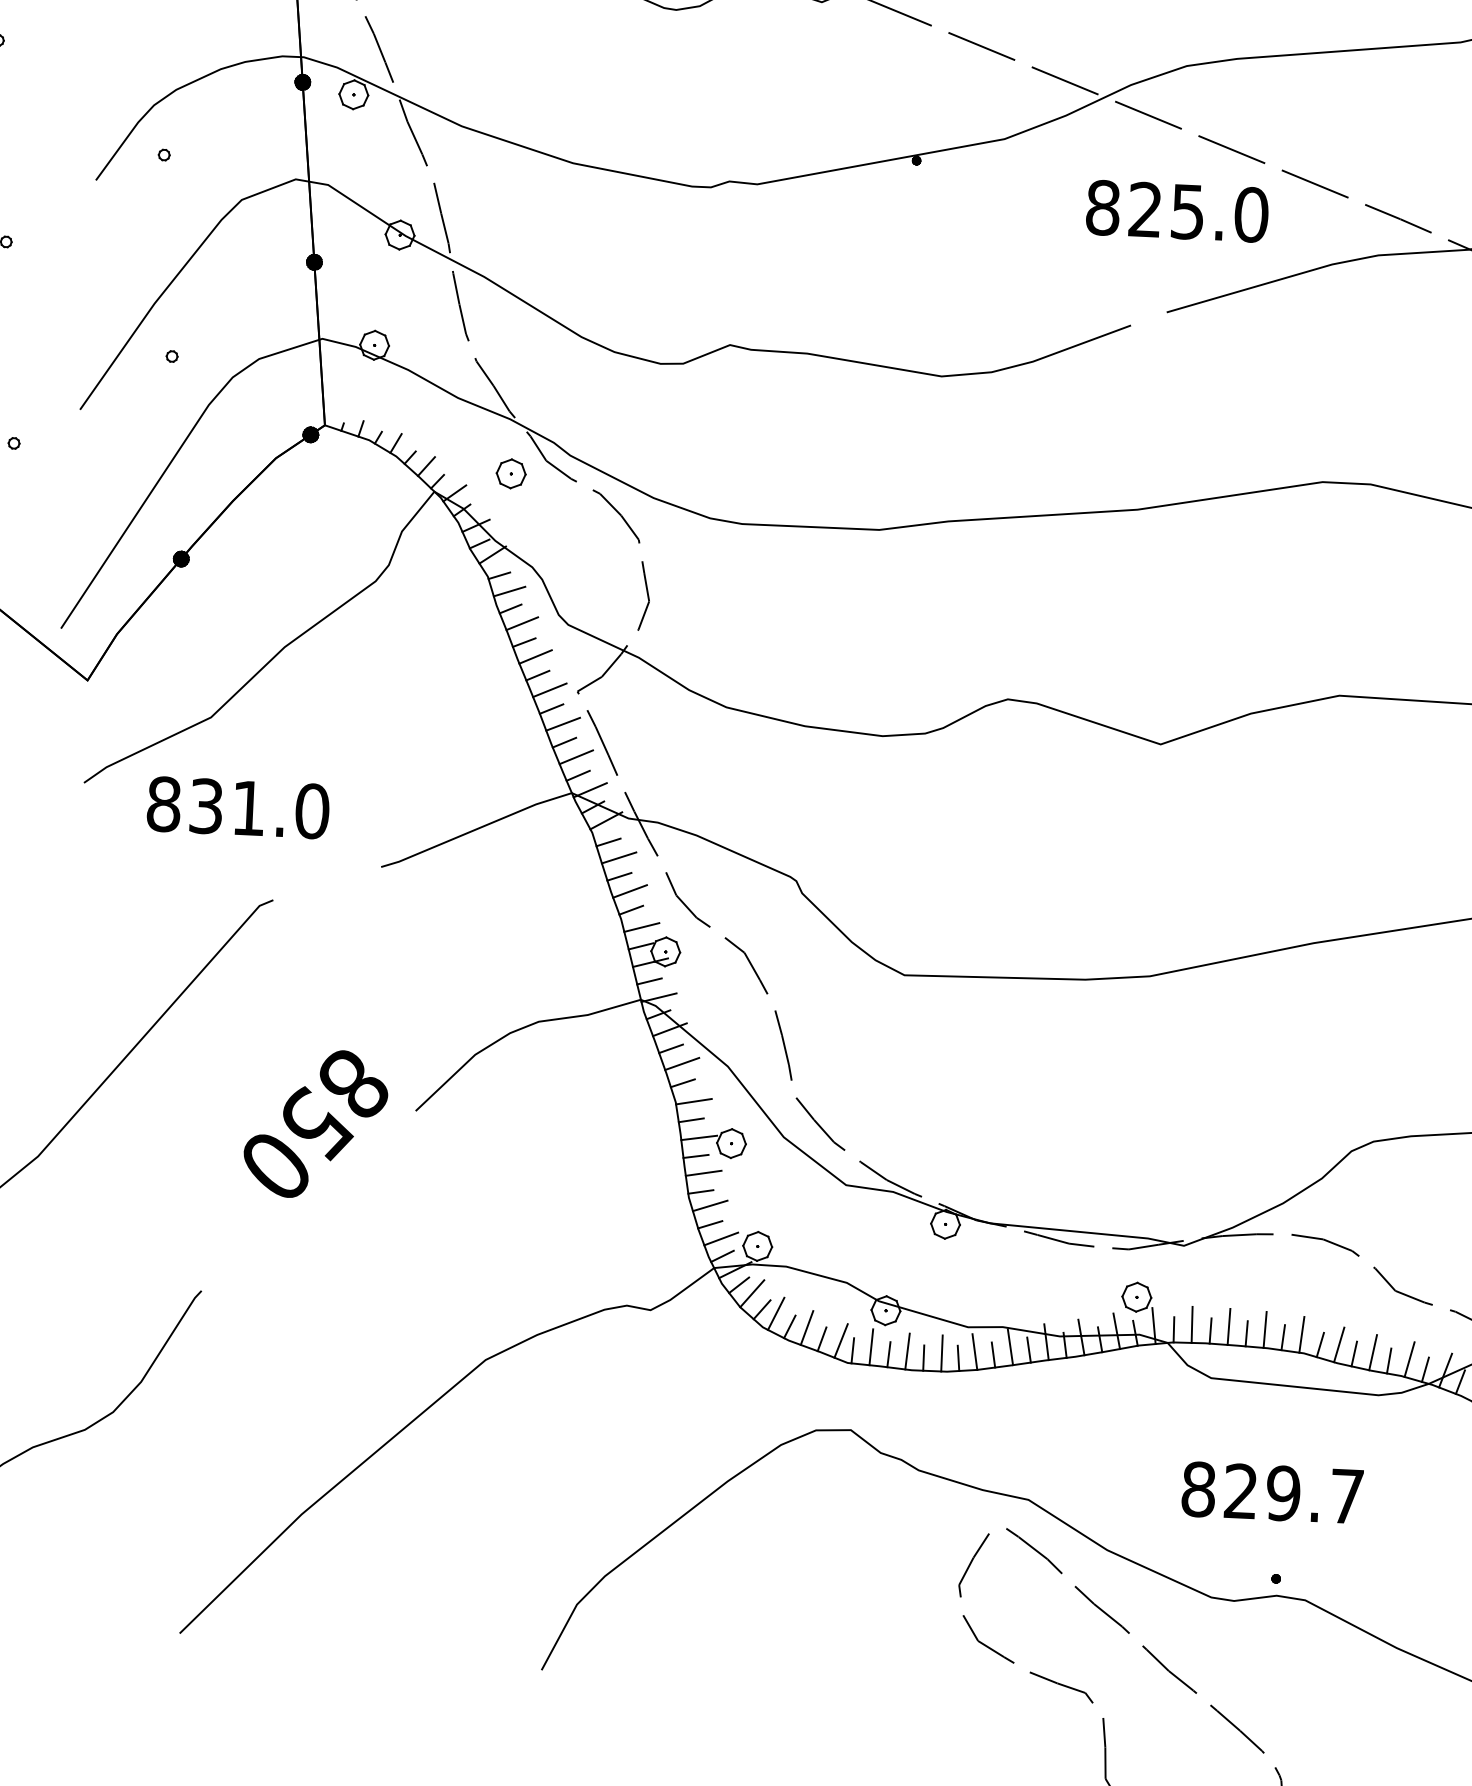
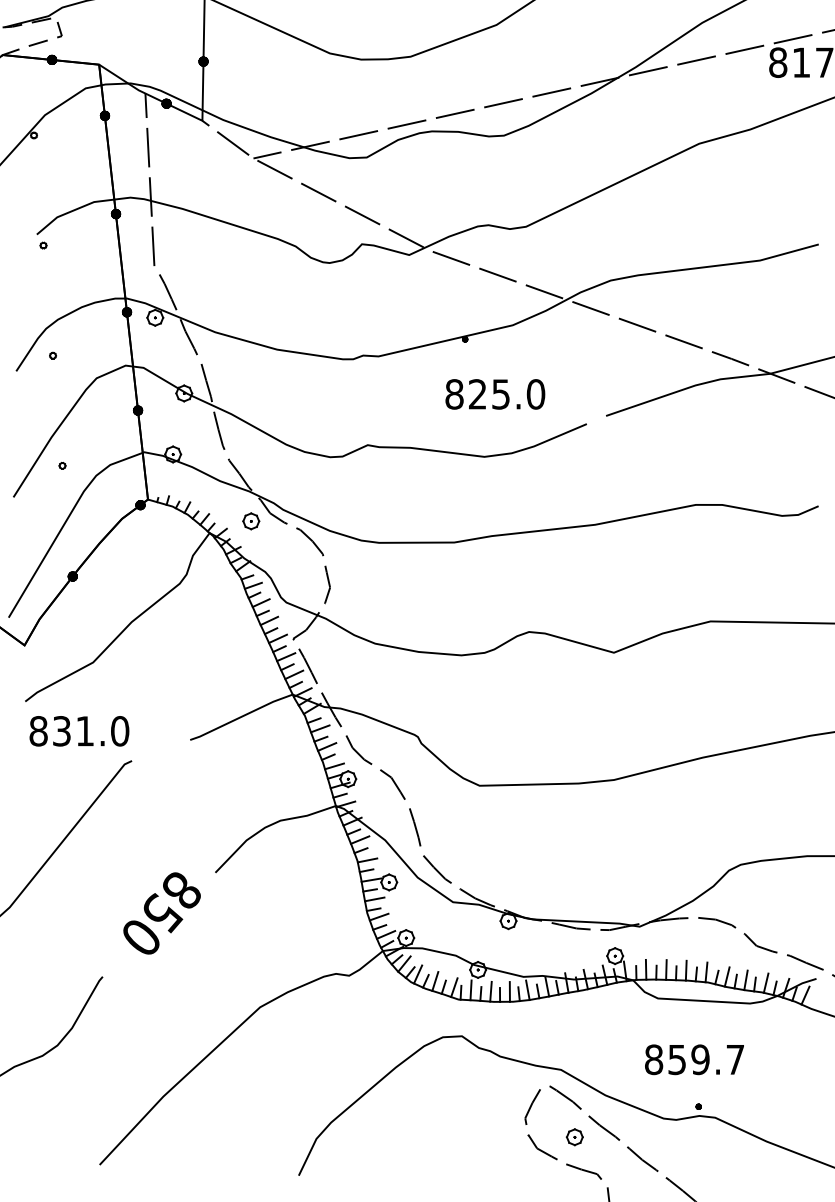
text: (1177, 211) -> (495, 394), moved
text: (238, 808) -> (79, 731), moved
text: (314, 1124) -> (161, 913), moved
text: (1239, 1490) -> (676, 1059), 829.7 -> 859.7
part: (1047, 1624) -> (574, 1137), added

